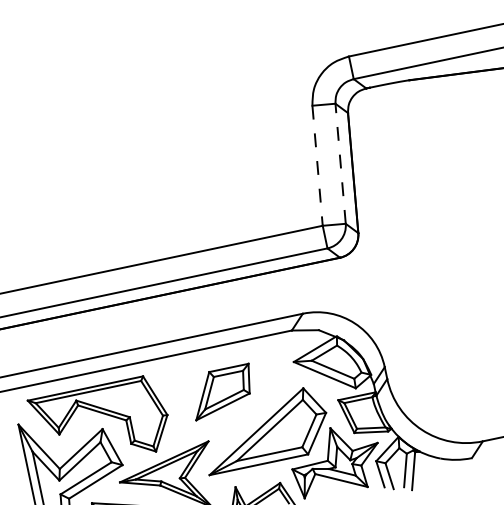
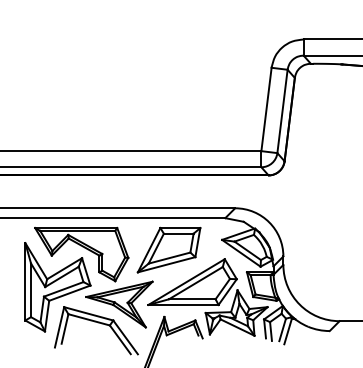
line: (340, 163) -> (282, 111), dashed -> solid
line: (317, 165) -> (266, 109), dashed -> solid
part: (221, 391) -> (168, 249), size x1.43

